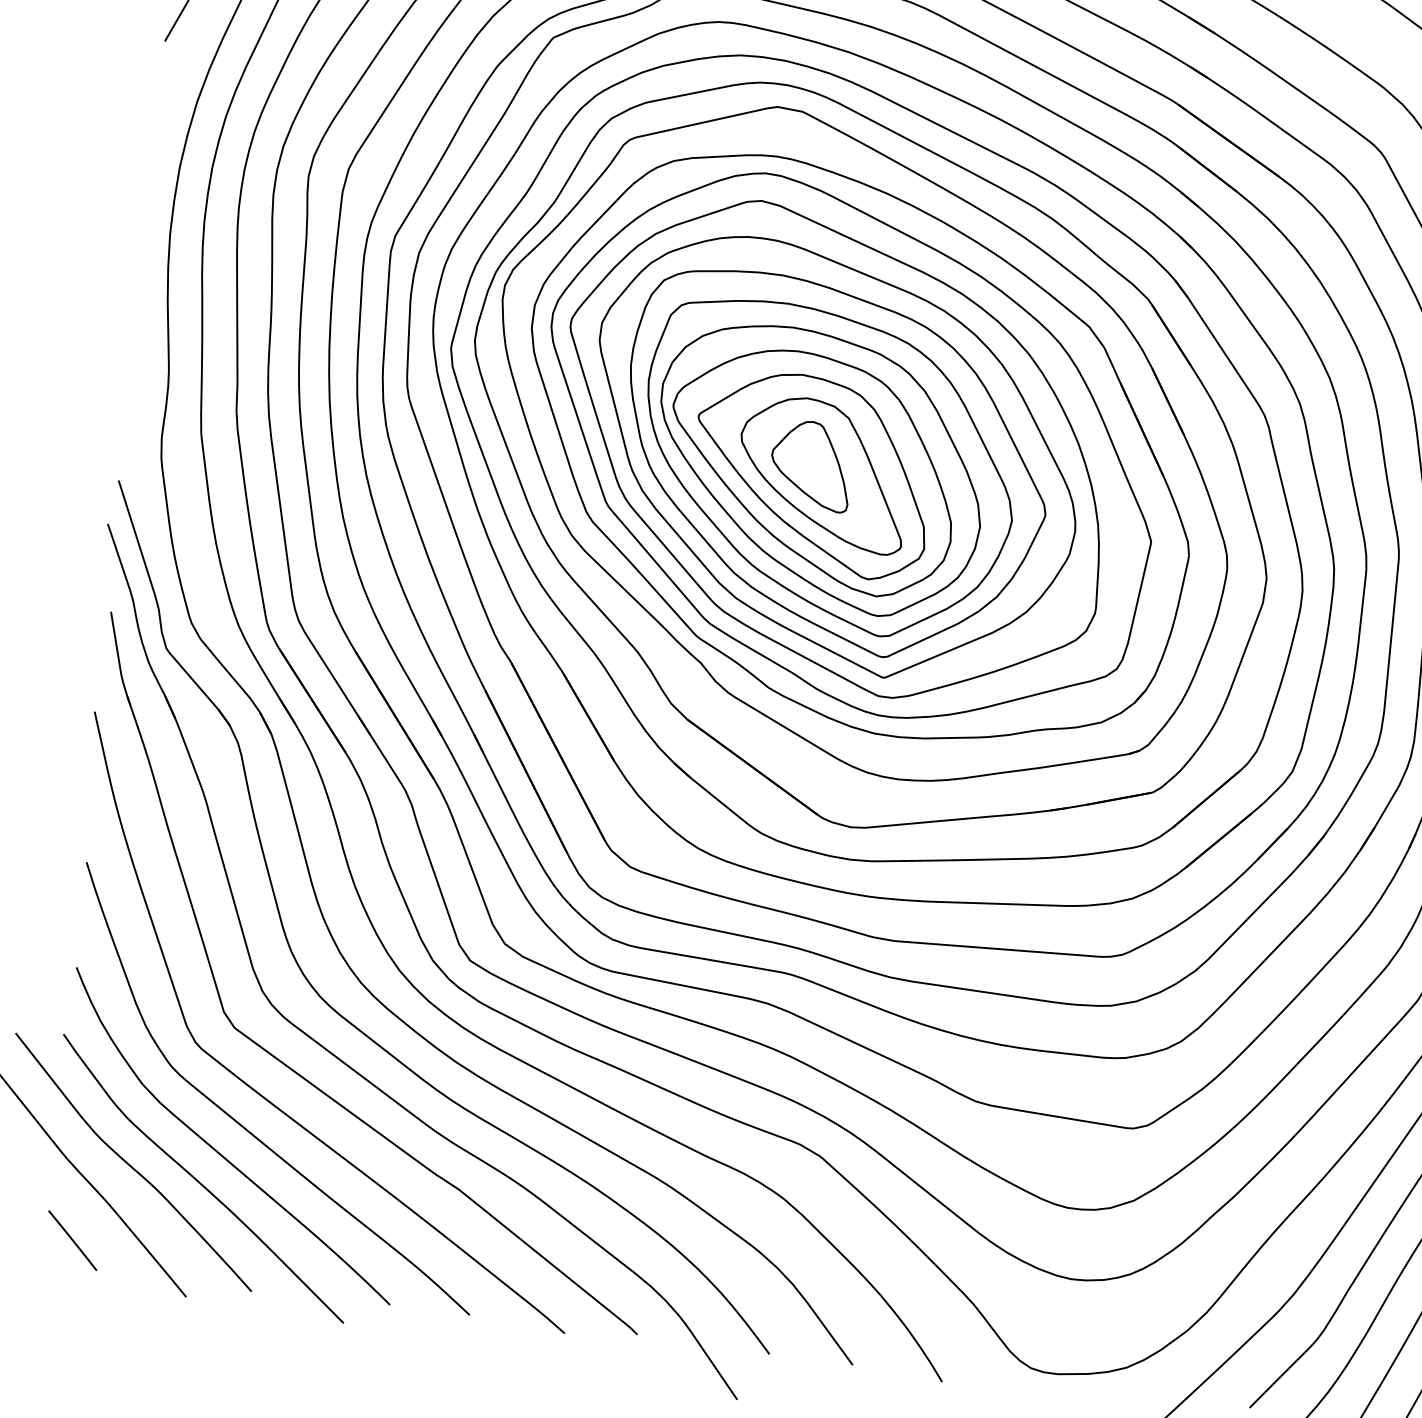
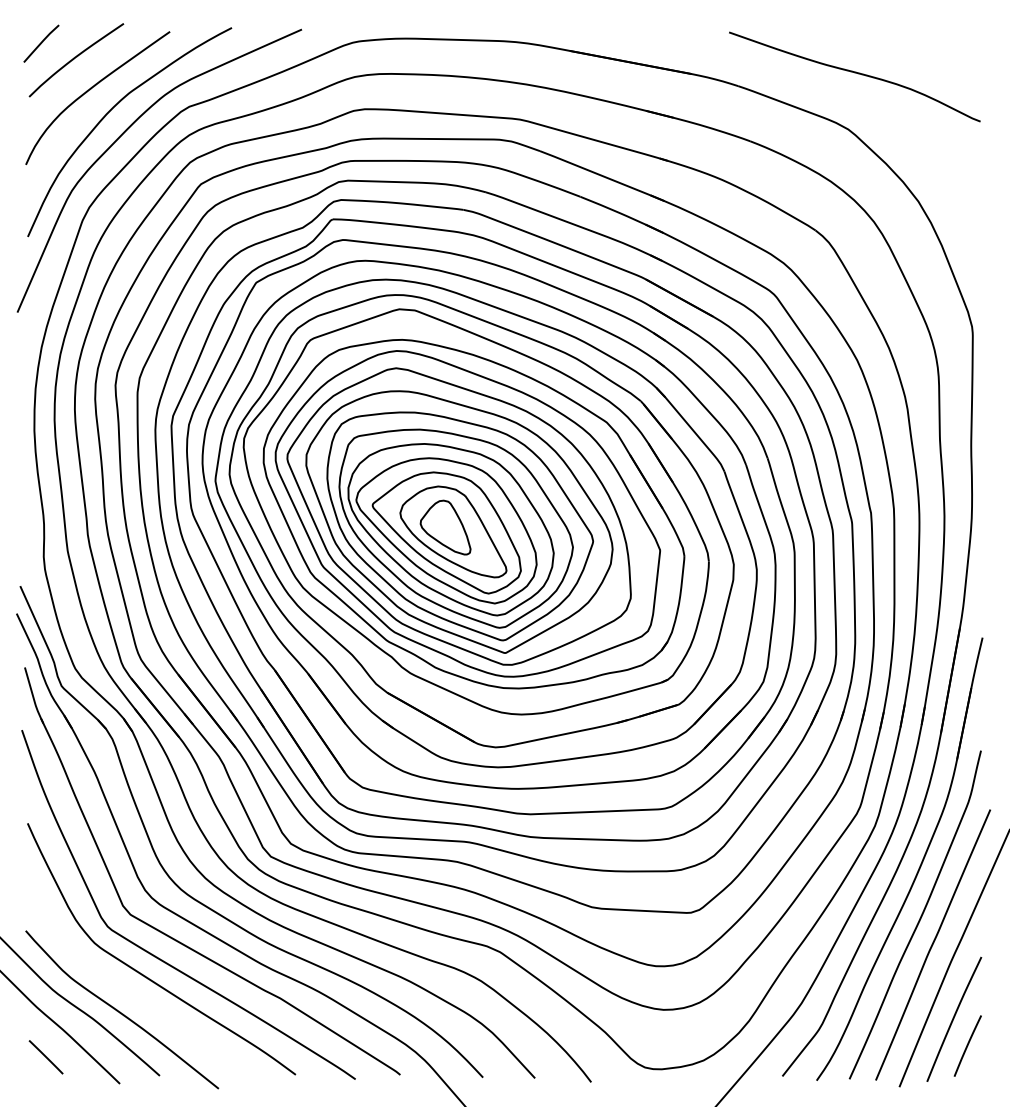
curve: (218, 1150) -> (129, 991), removed

